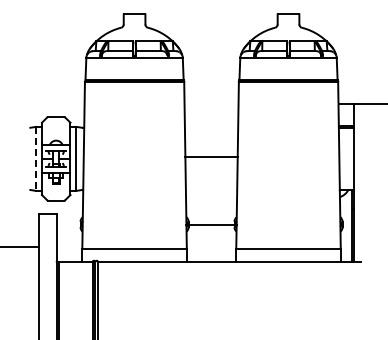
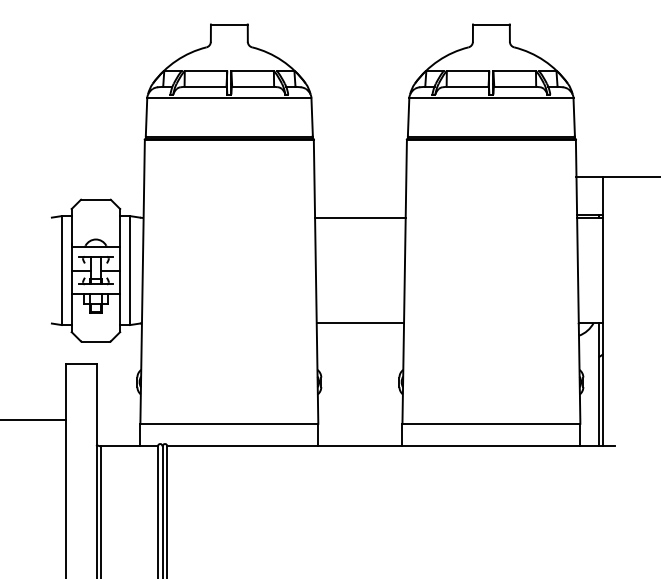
line: (211, 157) -> (360, 218), moved
line: (36, 158) -> (62, 269), dashed -> solid
line: (211, 224) -> (360, 322), moved

